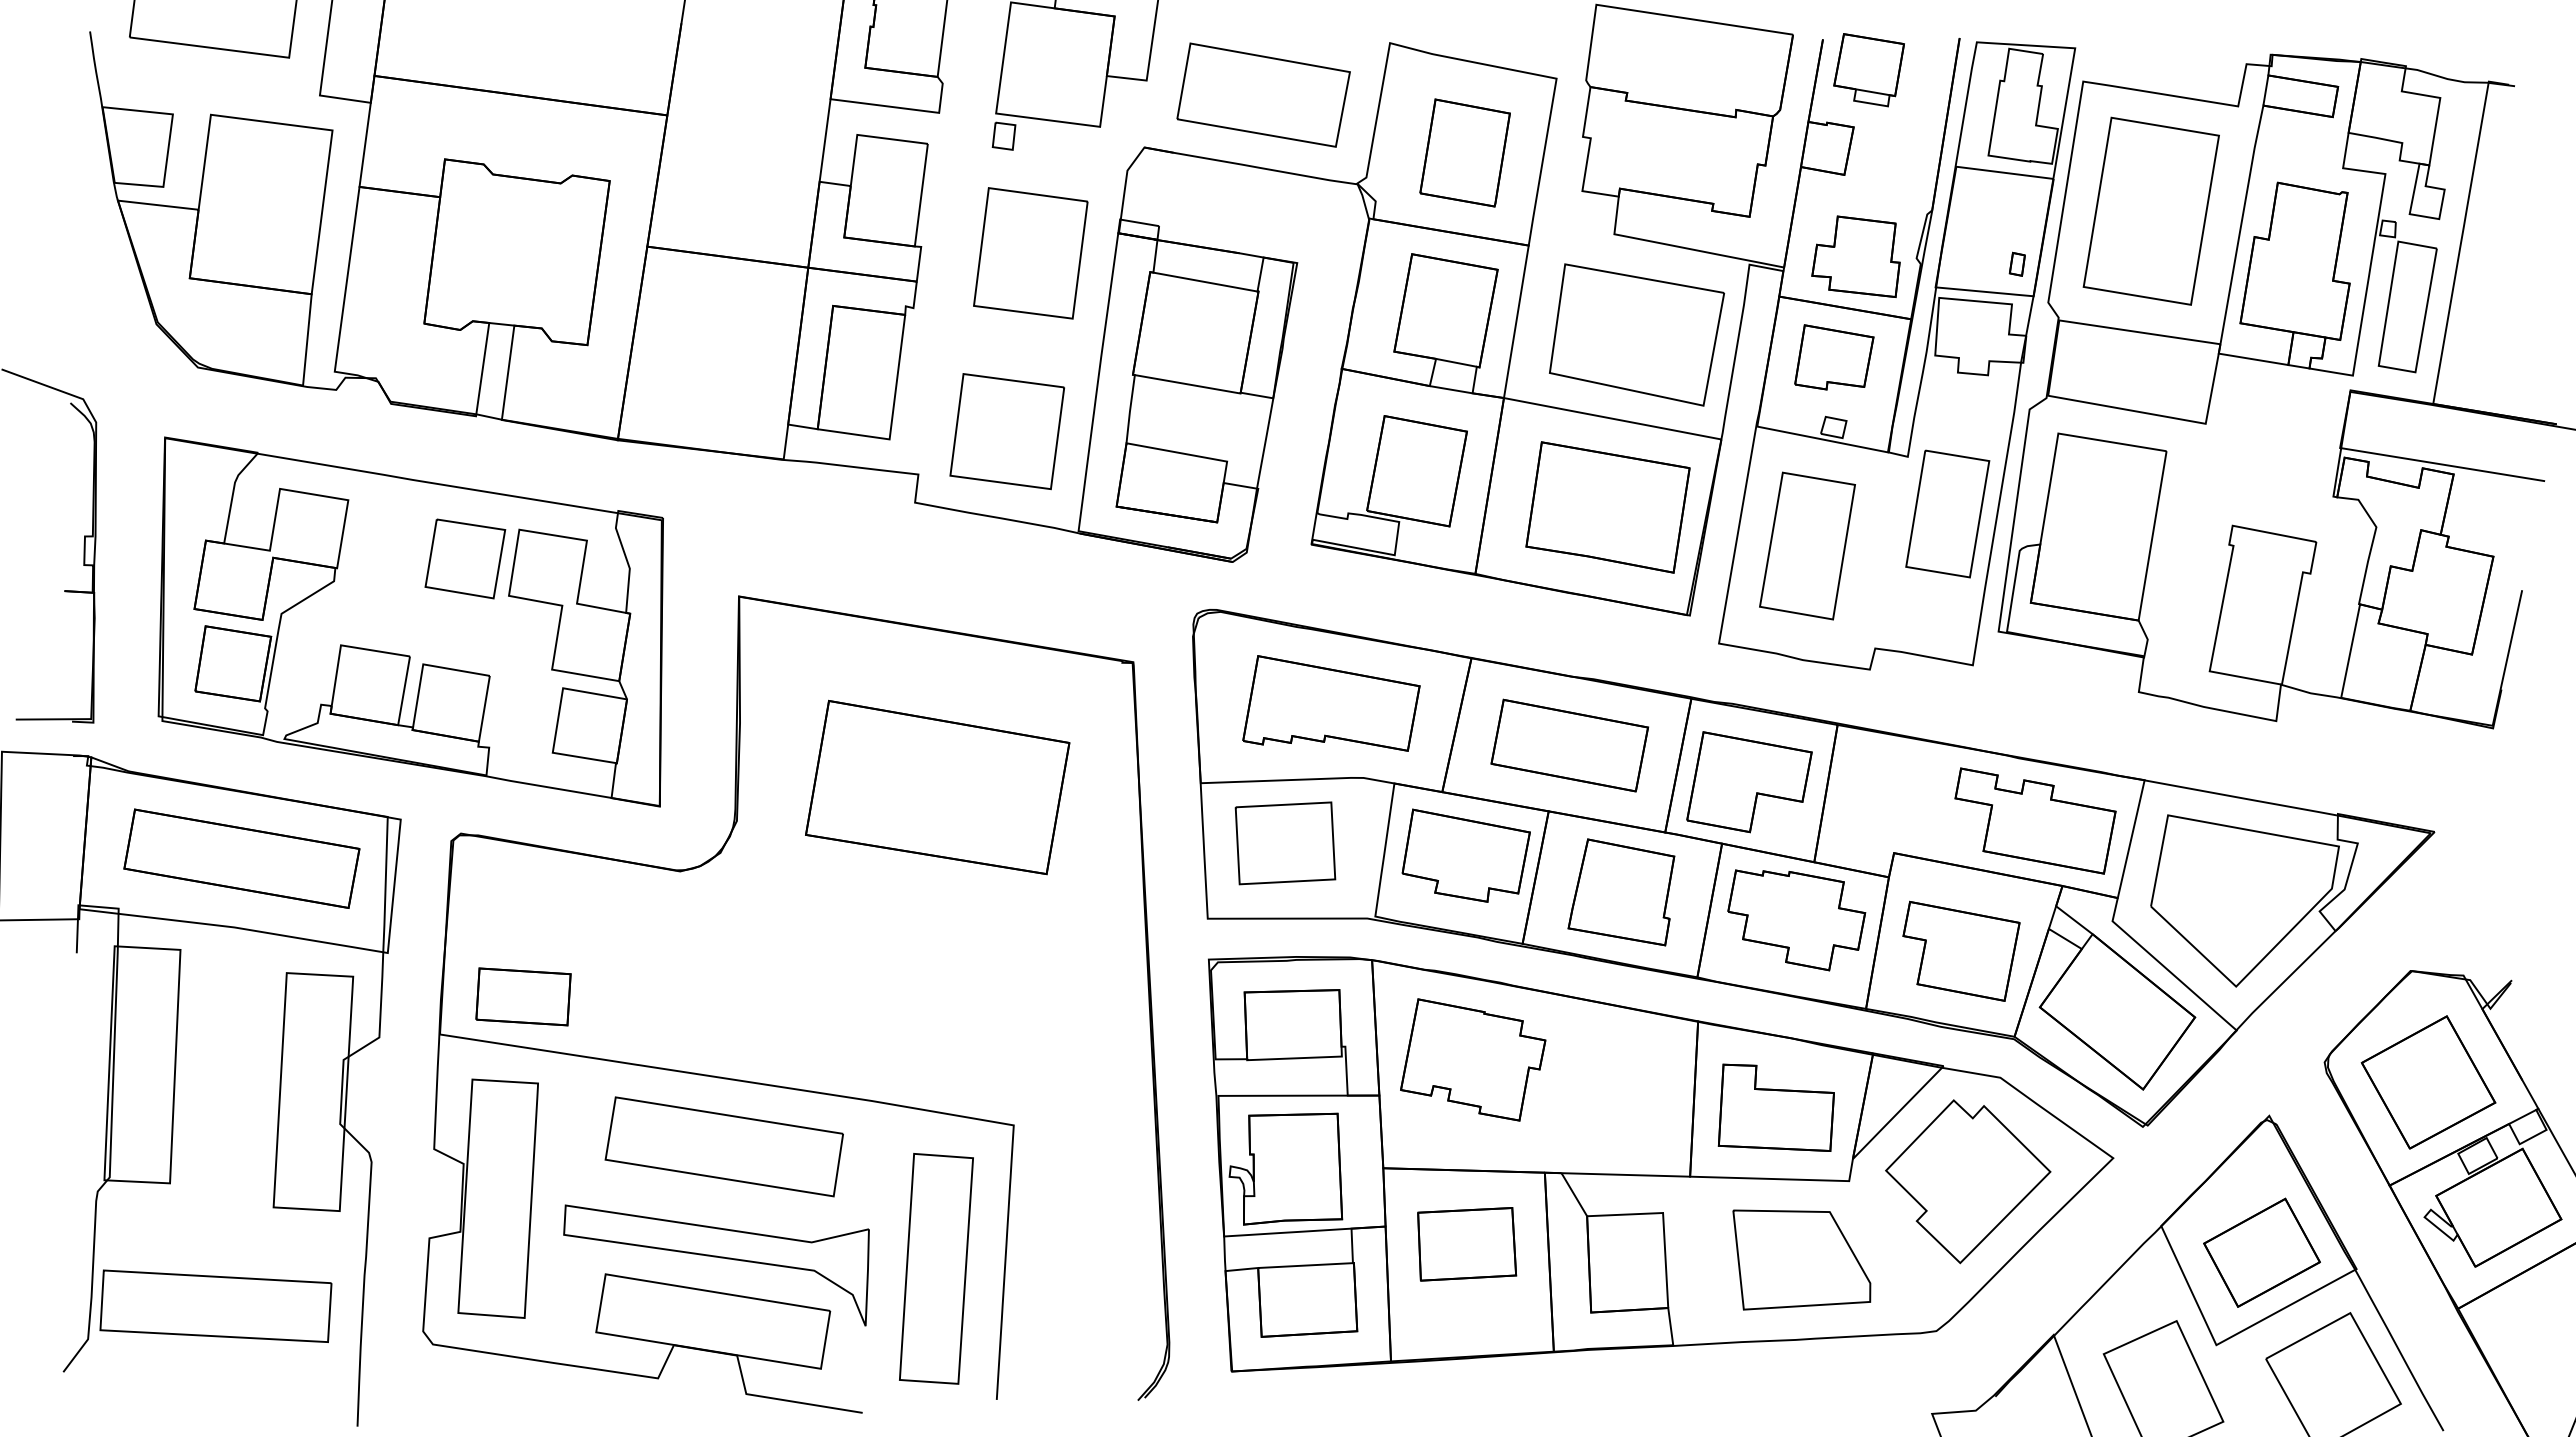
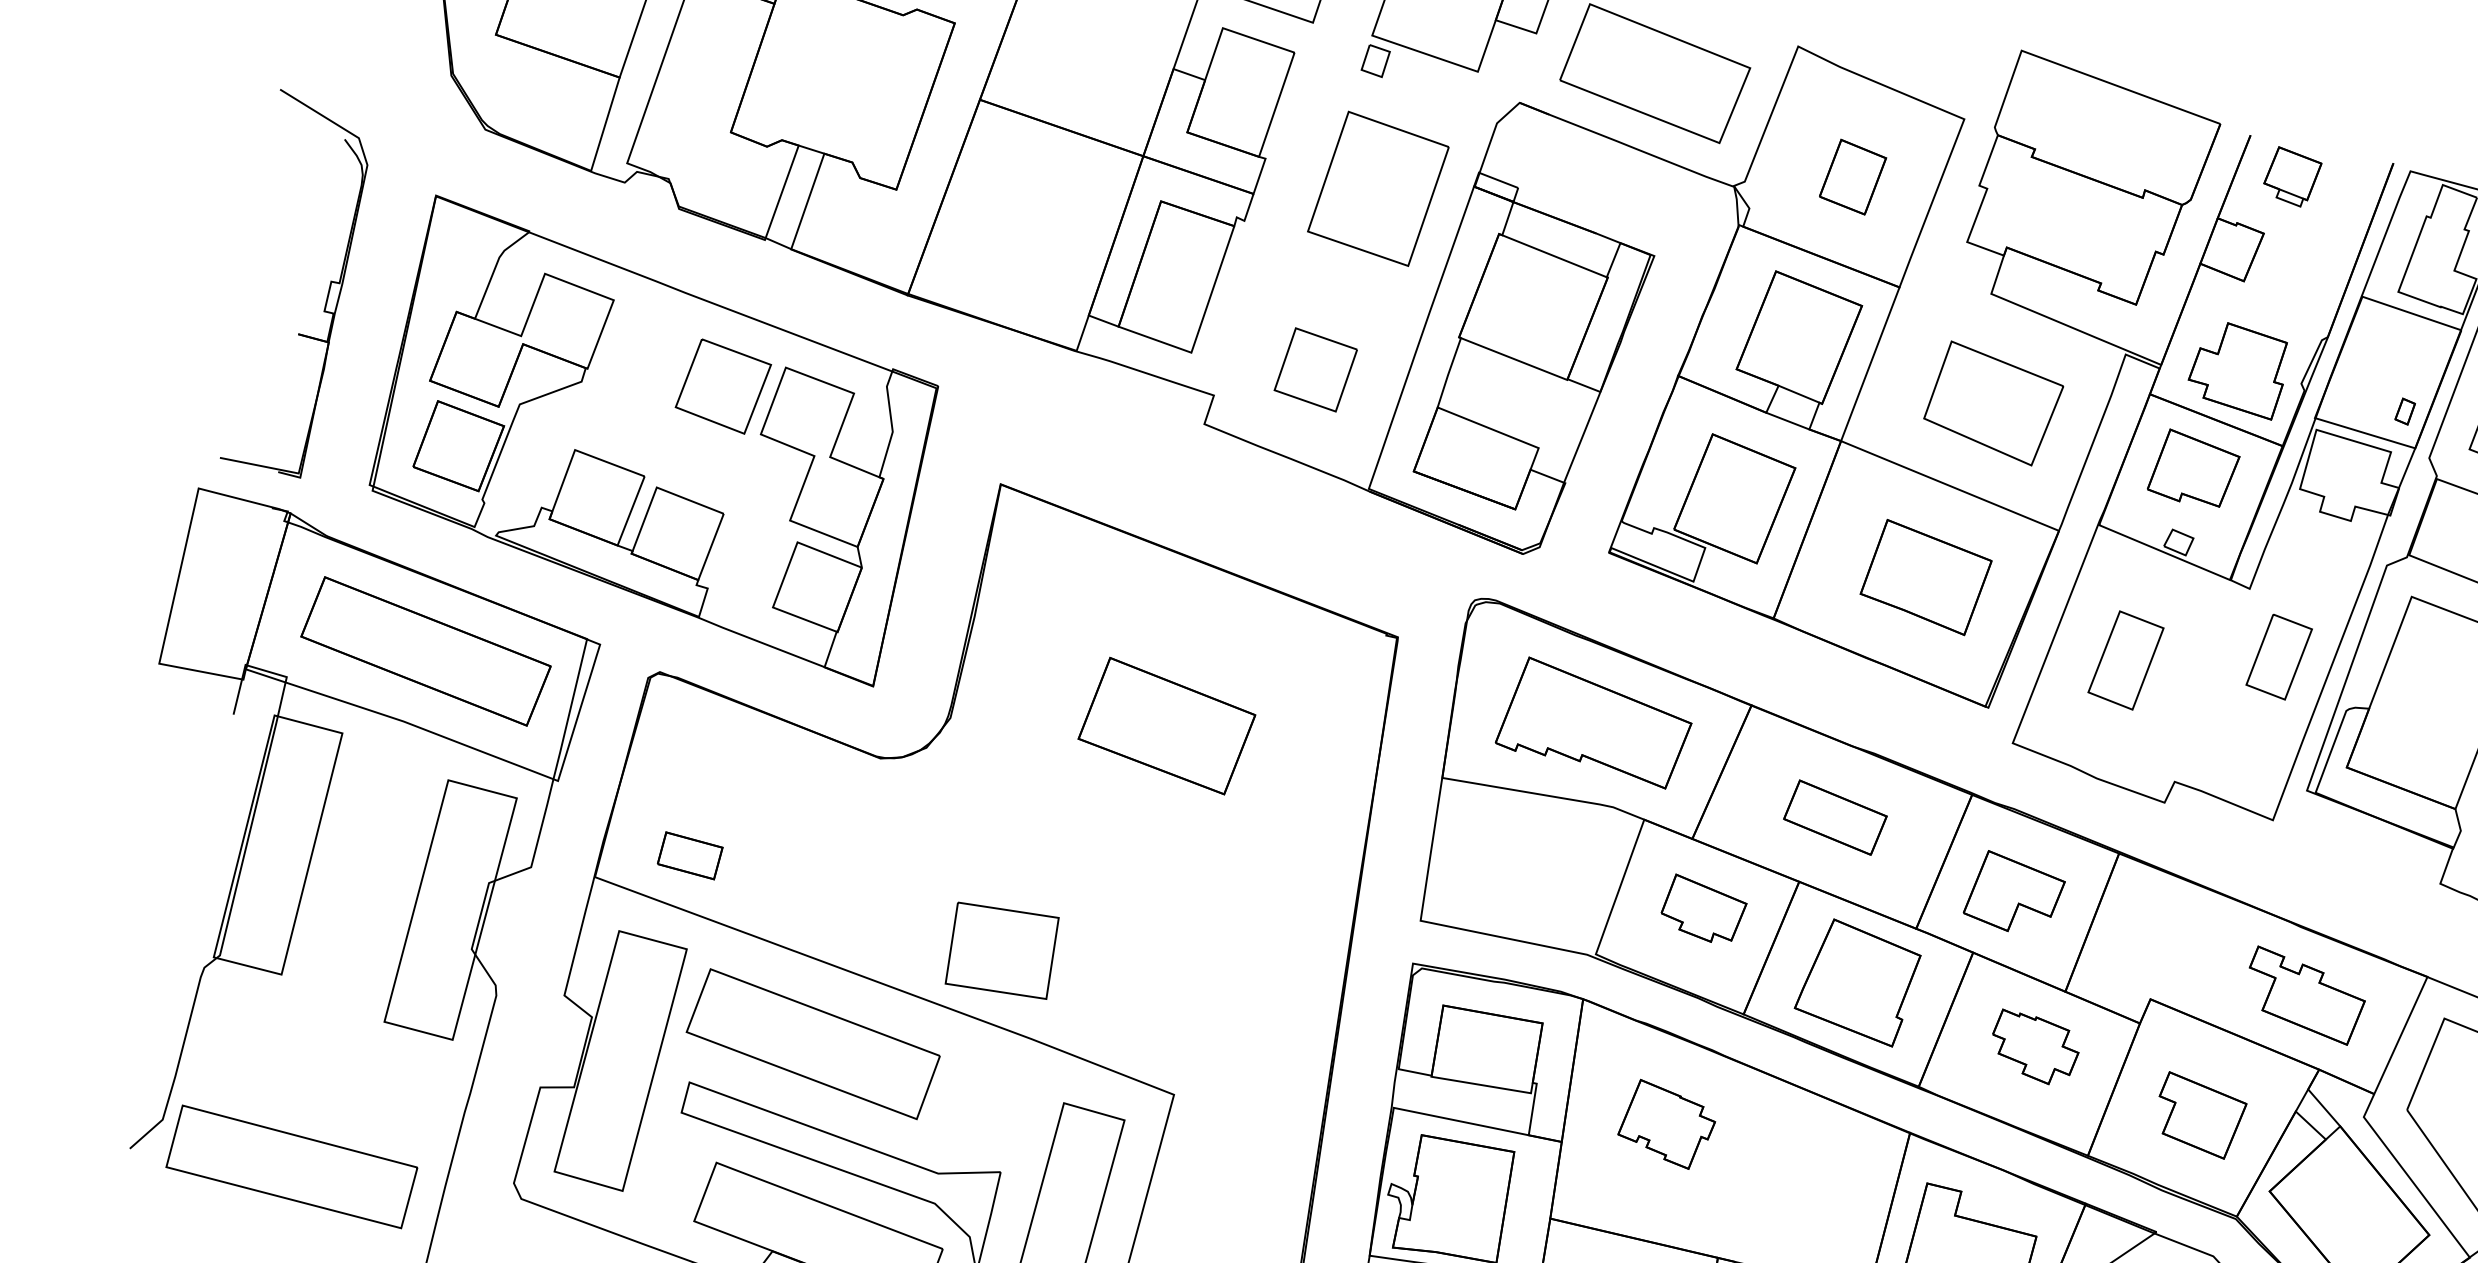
part: (1868, 70) -> (2291, 177), size x0.7
part: (1464, 152) -> (1852, 176), size x0.6
part: (1637, 334) -> (1993, 403), size x0.7
part: (1007, 431) -> (1316, 369), size x0.6
part: (1607, 507) -> (1925, 577), size x0.7
part: (1947, 513) -> (2278, 656), size x0.6
part: (1807, 545) -> (2126, 659), size x0.6
part: (1569, 745) -> (1835, 817), size x0.6
part: (1749, 782) -> (2014, 894), size x0.7
part: (937, 787) -> (1166, 726), size x0.6
part: (2035, 820) -> (2305, 995), size x0.7
part: (1285, 843) -> (1002, 950), moved
part: (1465, 855) -> (1703, 910), size x0.6
part: (1796, 920) -> (2034, 1048), size x0.6
part: (1961, 950) -> (2200, 1115), size x0.7
part: (523, 996) -> (690, 855), size x0.6
part: (1473, 1059) -> (1667, 1124), size x0.6
part: (723, 1146) -> (812, 1043), moved
part: (215, 1305) -> (291, 1165), moved

